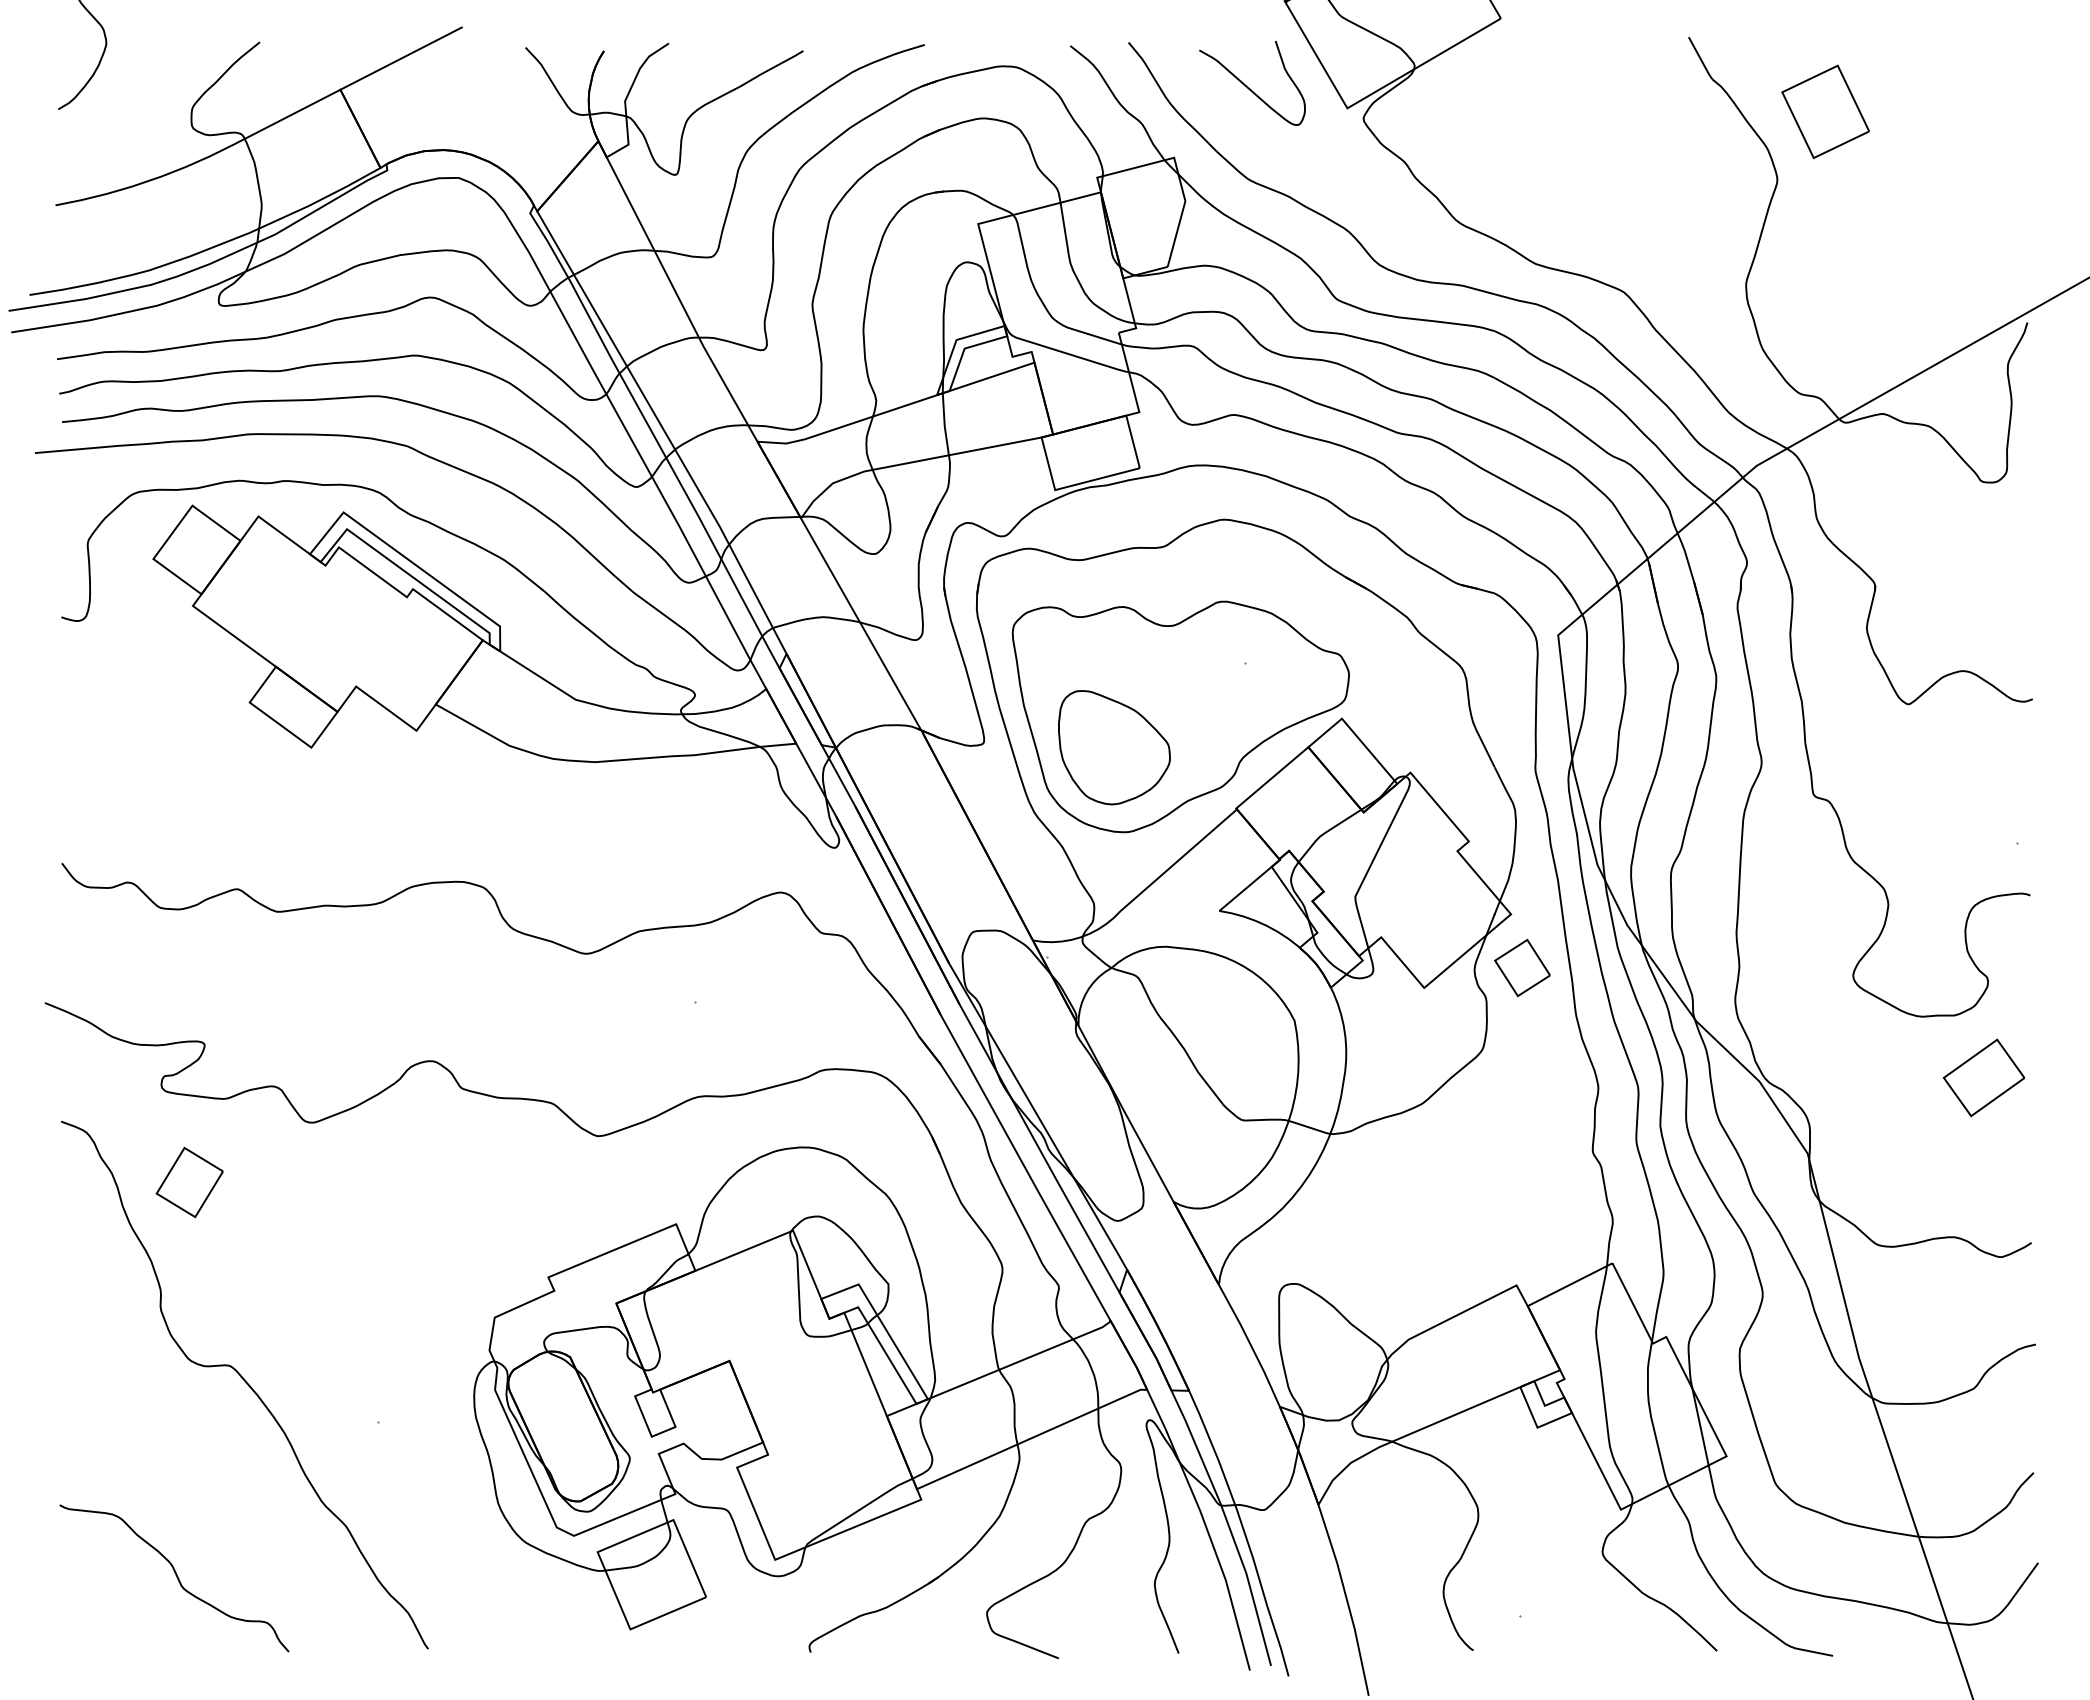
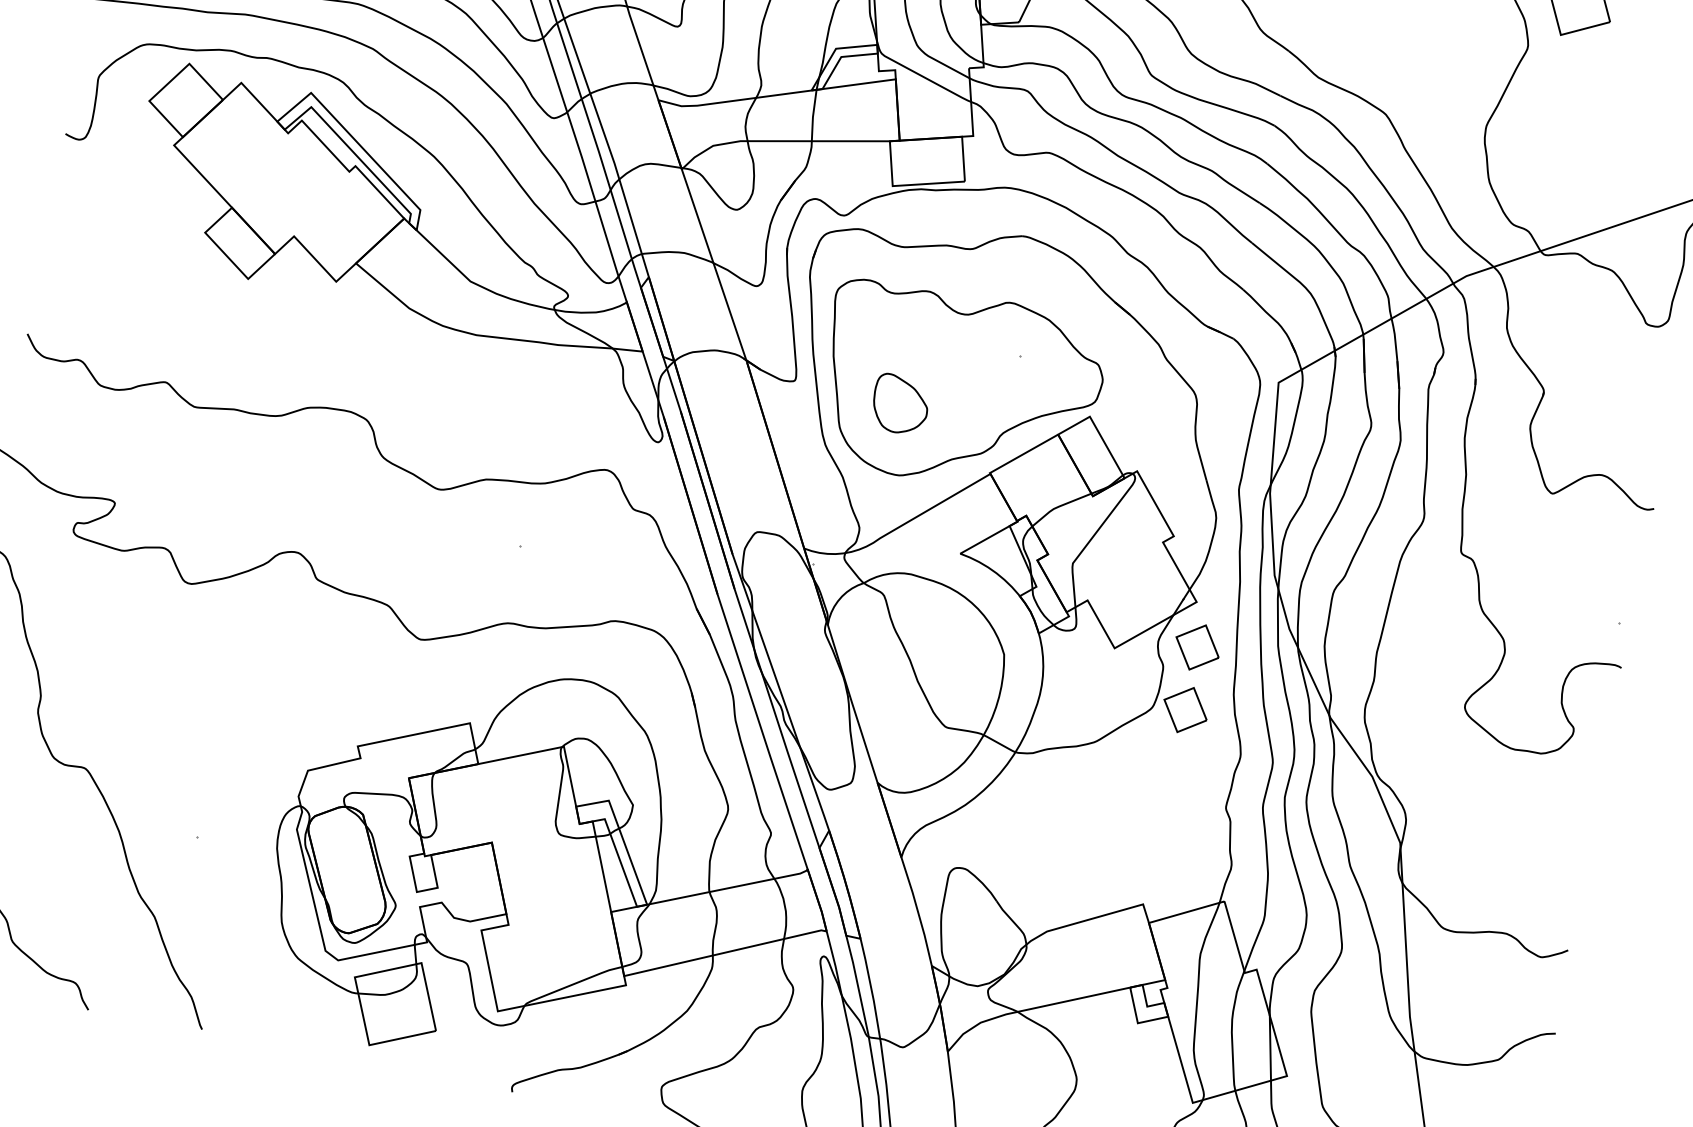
part: (1114, 747) -> (900, 404), size x0.6
part: (1522, 1044) -> (1185, 709), added
part: (1983, 1077) -> (1554, 808), removed
part: (189, 1182) -> (81, 613), removed

